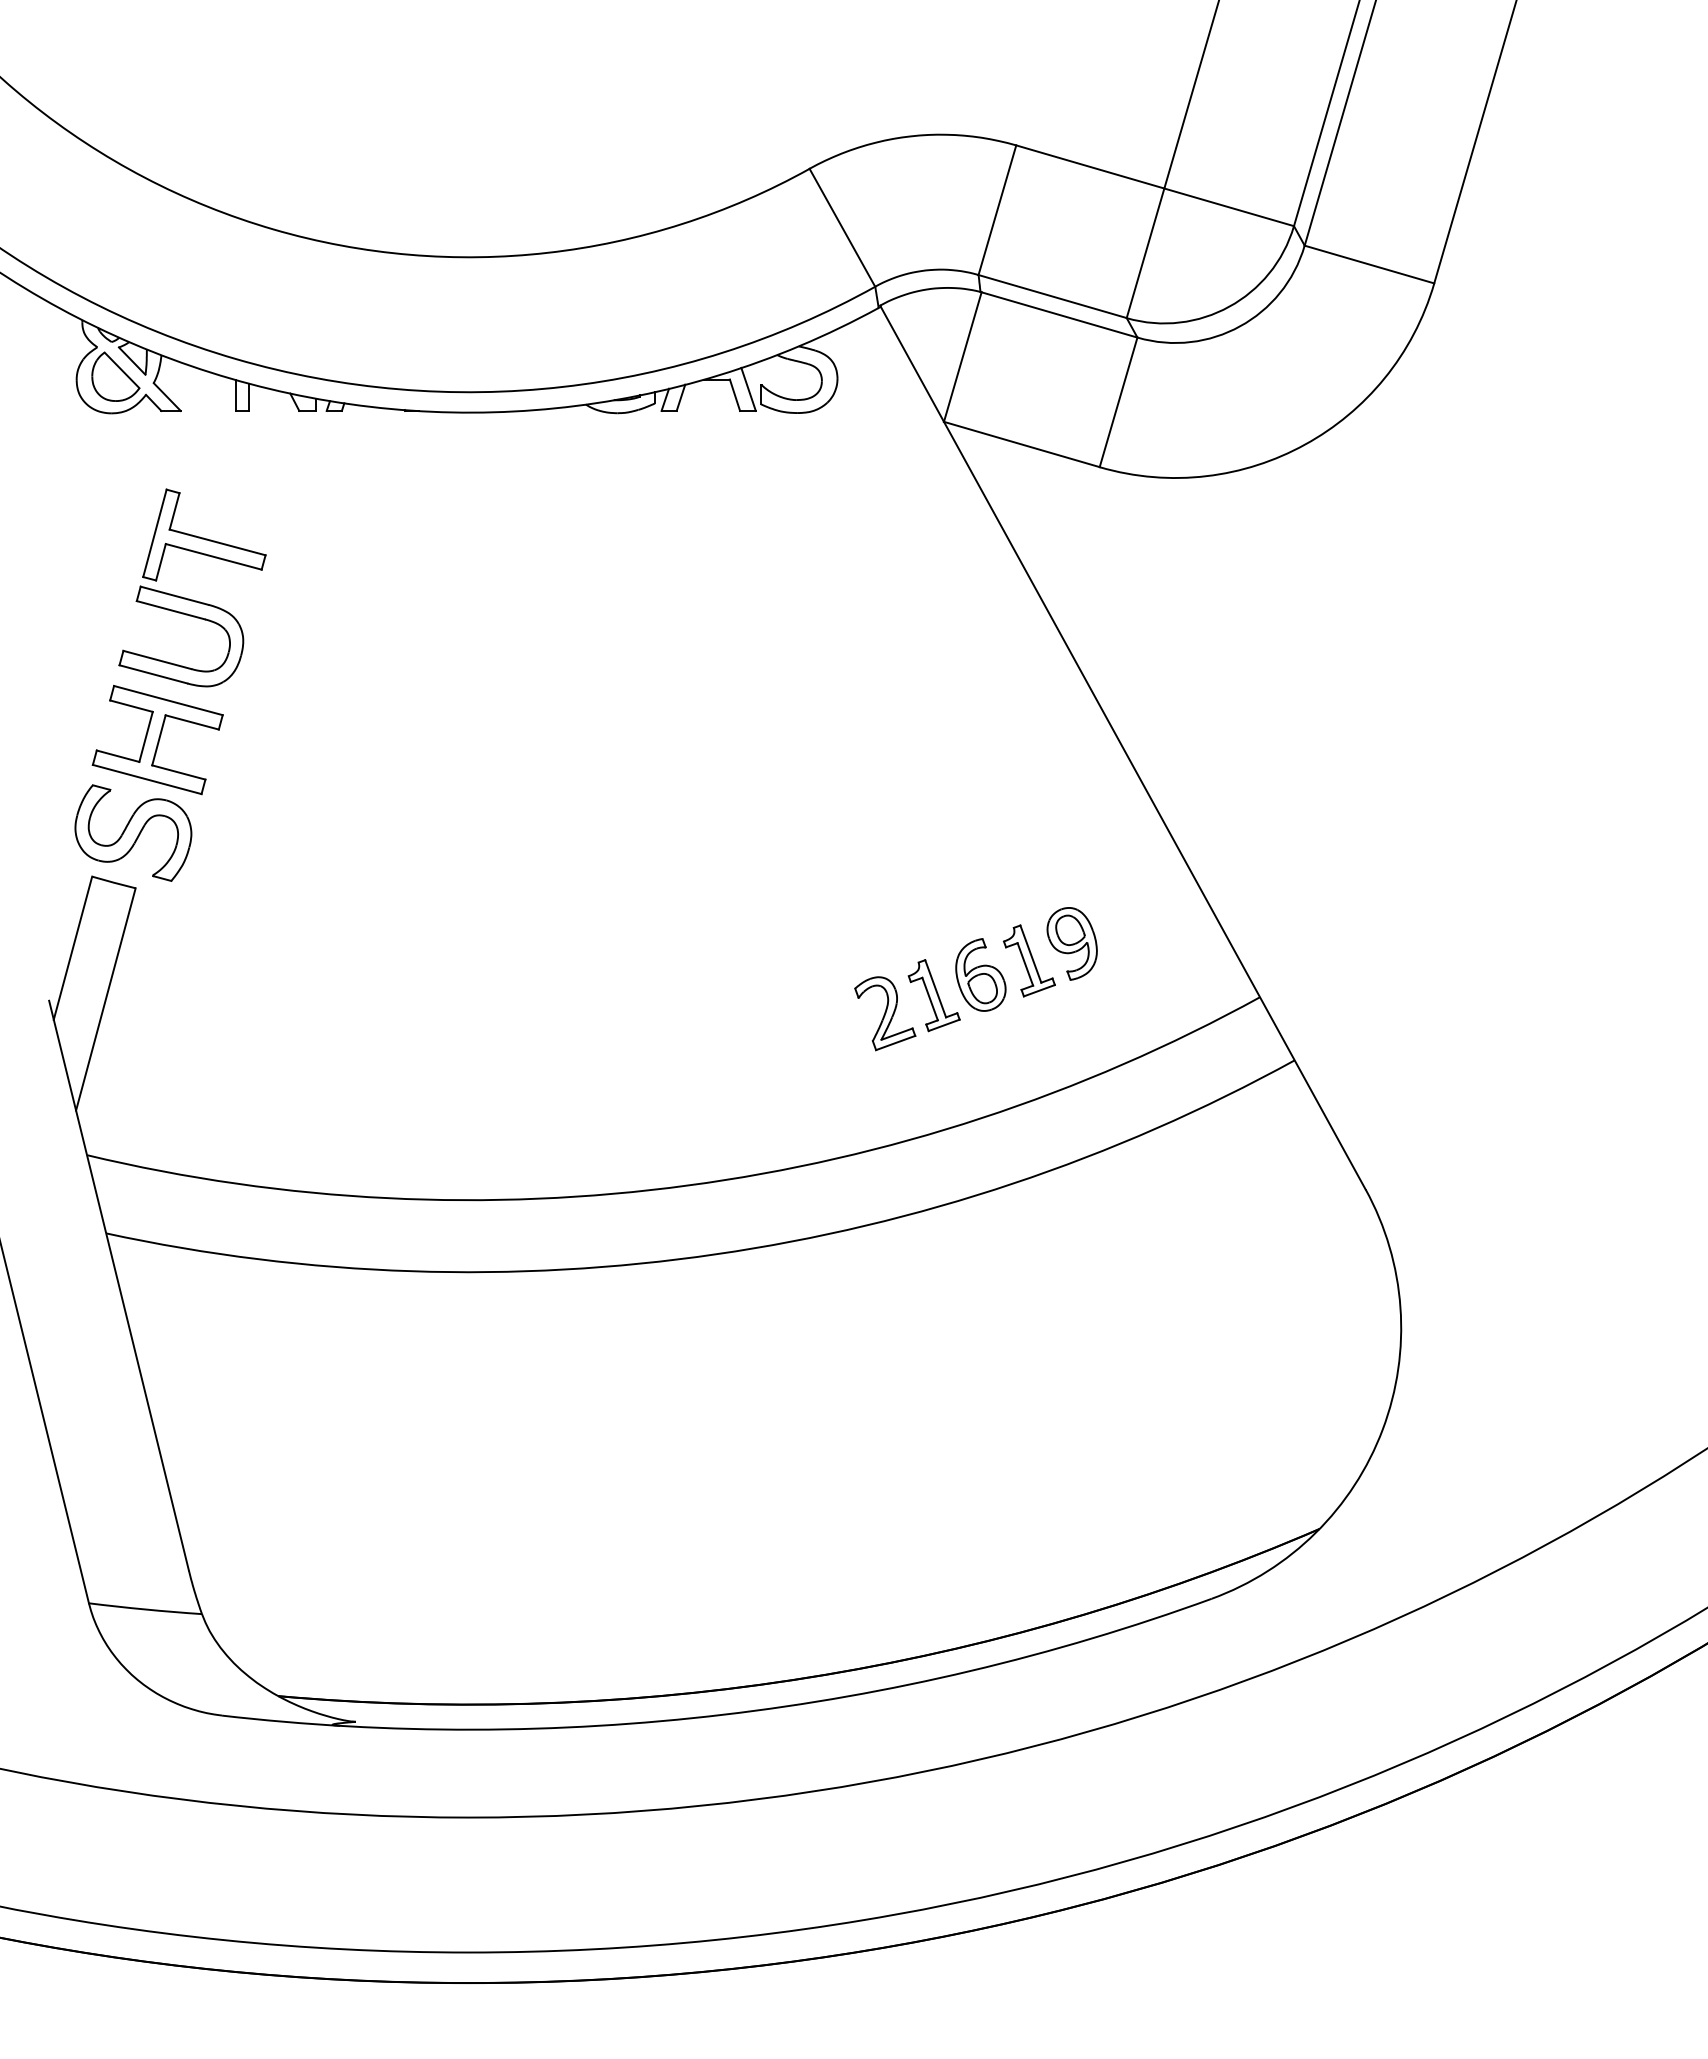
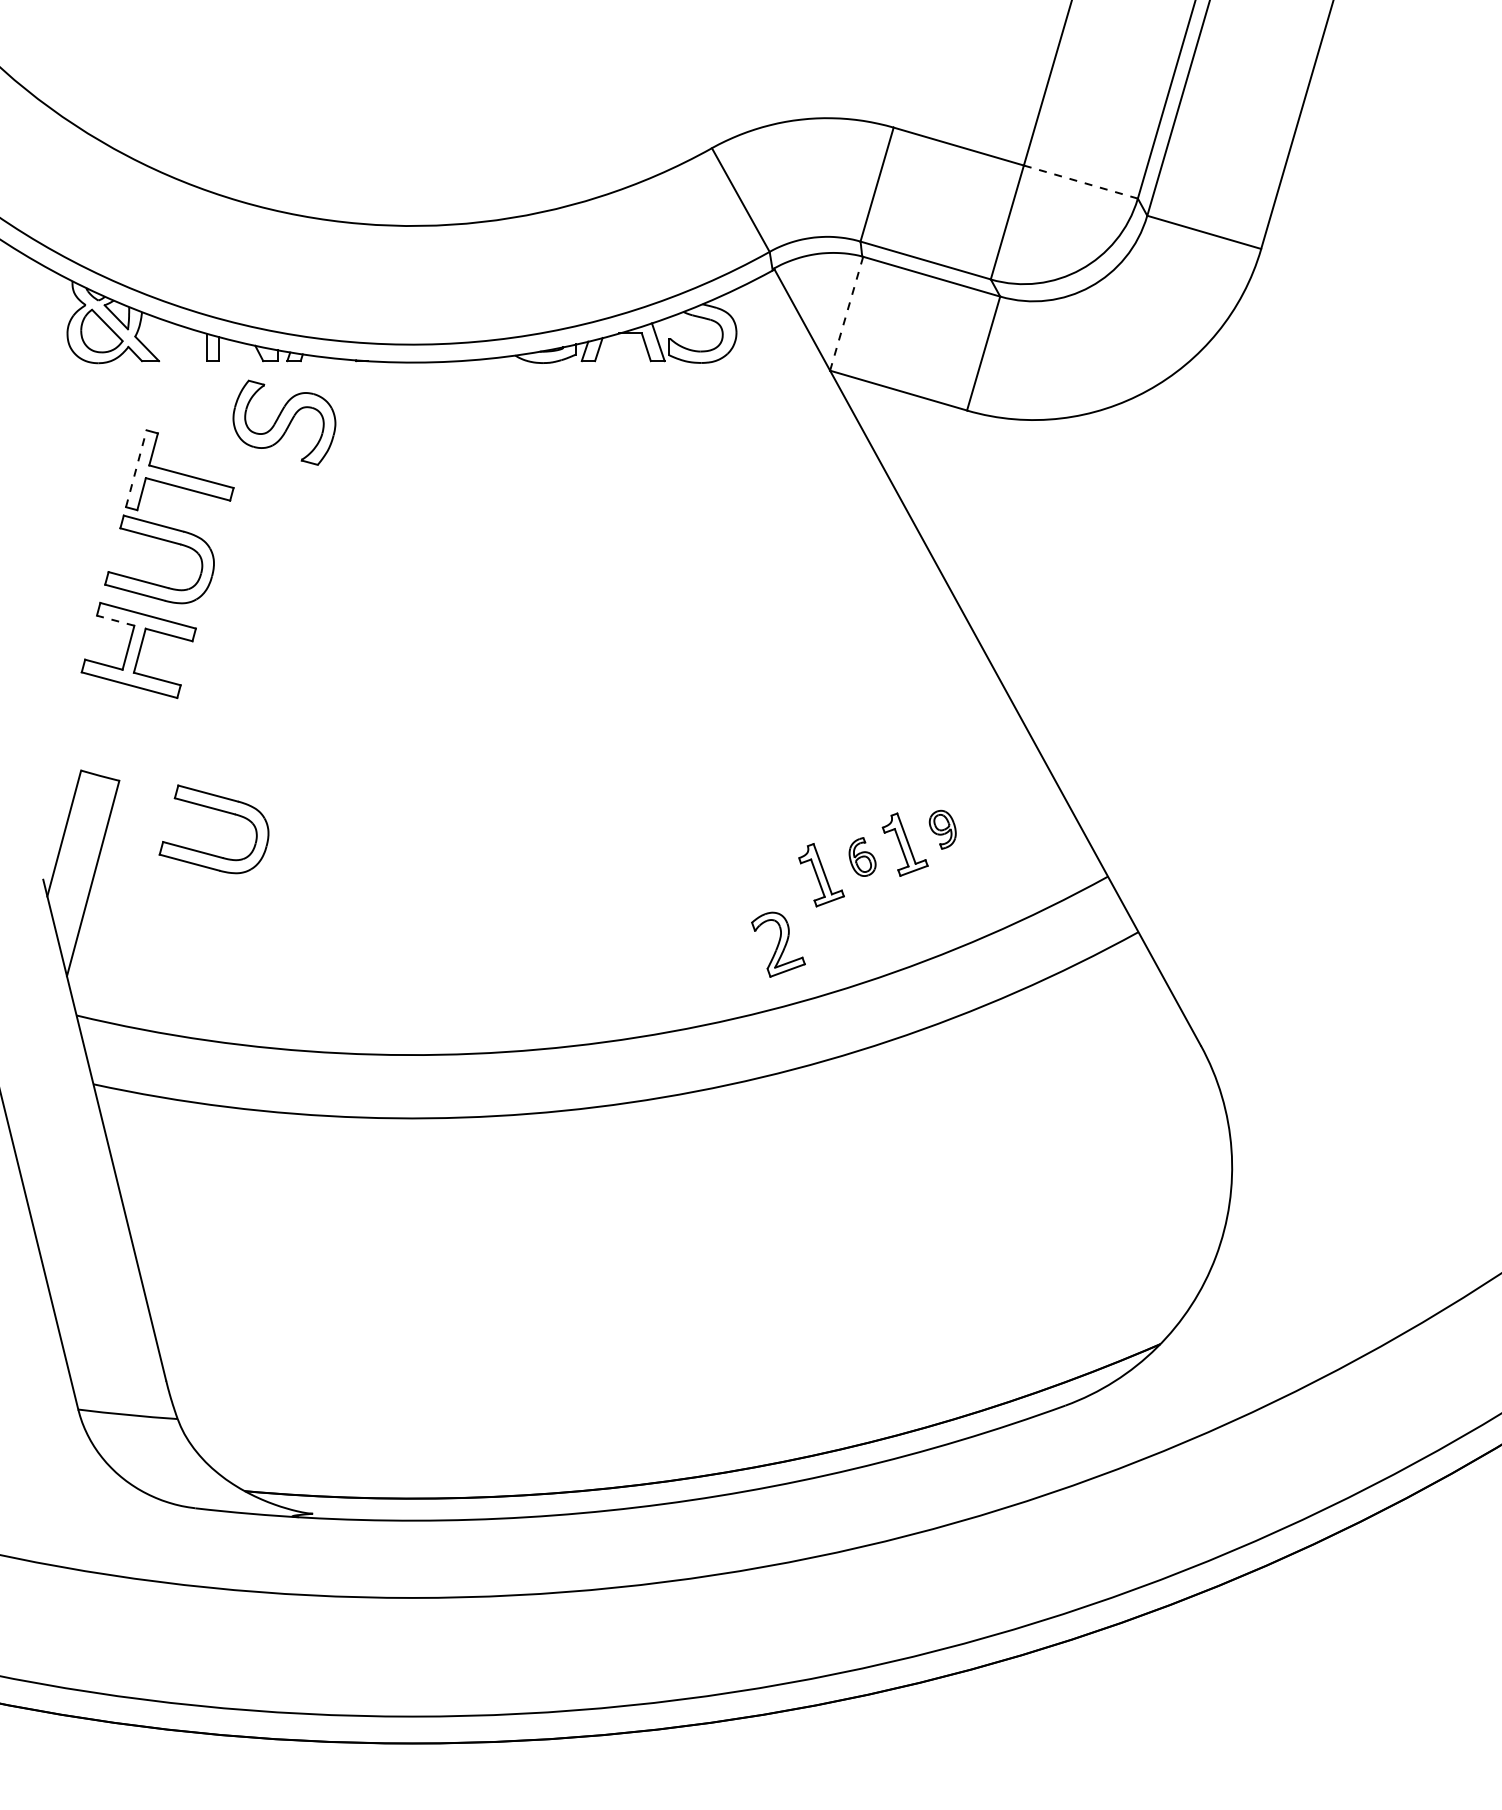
line: (1229, 207) -> (1081, 182), solid -> dashed
line: (962, 357) -> (846, 314), solid -> dashed
line: (155, 532) -> (136, 467), solid -> dashed
line: (131, 706) -> (115, 620), solid -> dashed
part: (133, 832) -> (284, 422), moved
part: (247, 922) -> (217, 810), added
part: (1071, 943) -> (942, 829), size x0.6
part: (980, 974) -> (862, 856), size x0.6
part: (885, 1013) -> (778, 944), moved

